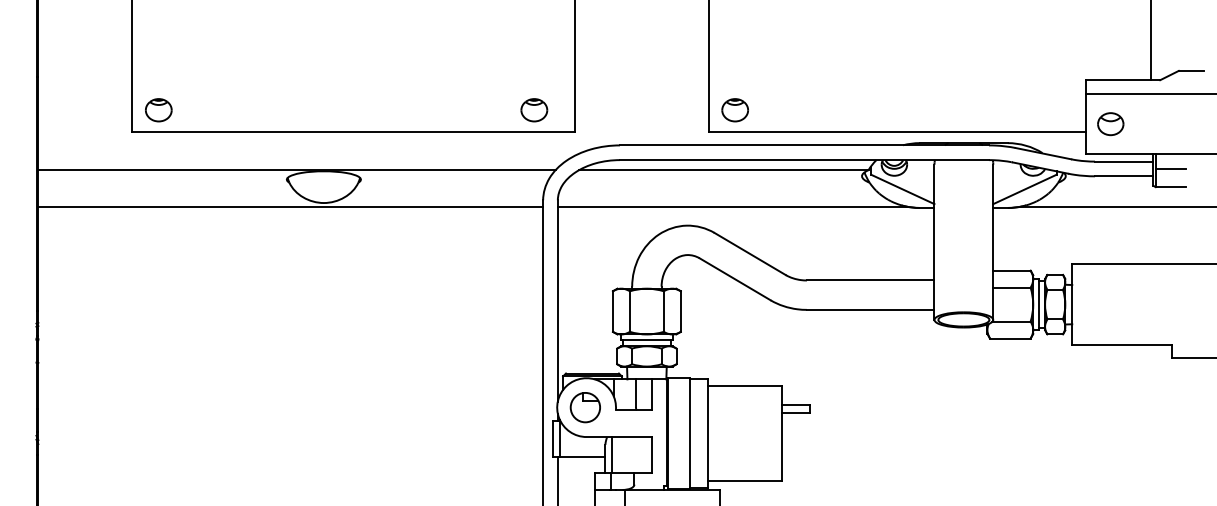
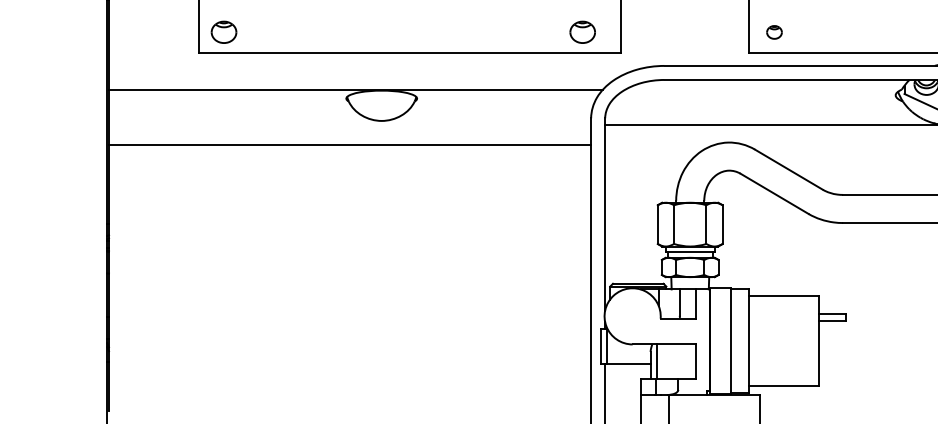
part: (734, 110) -> (773, 32), size x0.6
line: (723, 170) -> (763, 89), removed
line: (290, 206) -> (349, 144), moved
part: (584, 407) -> (630, 316), removed

